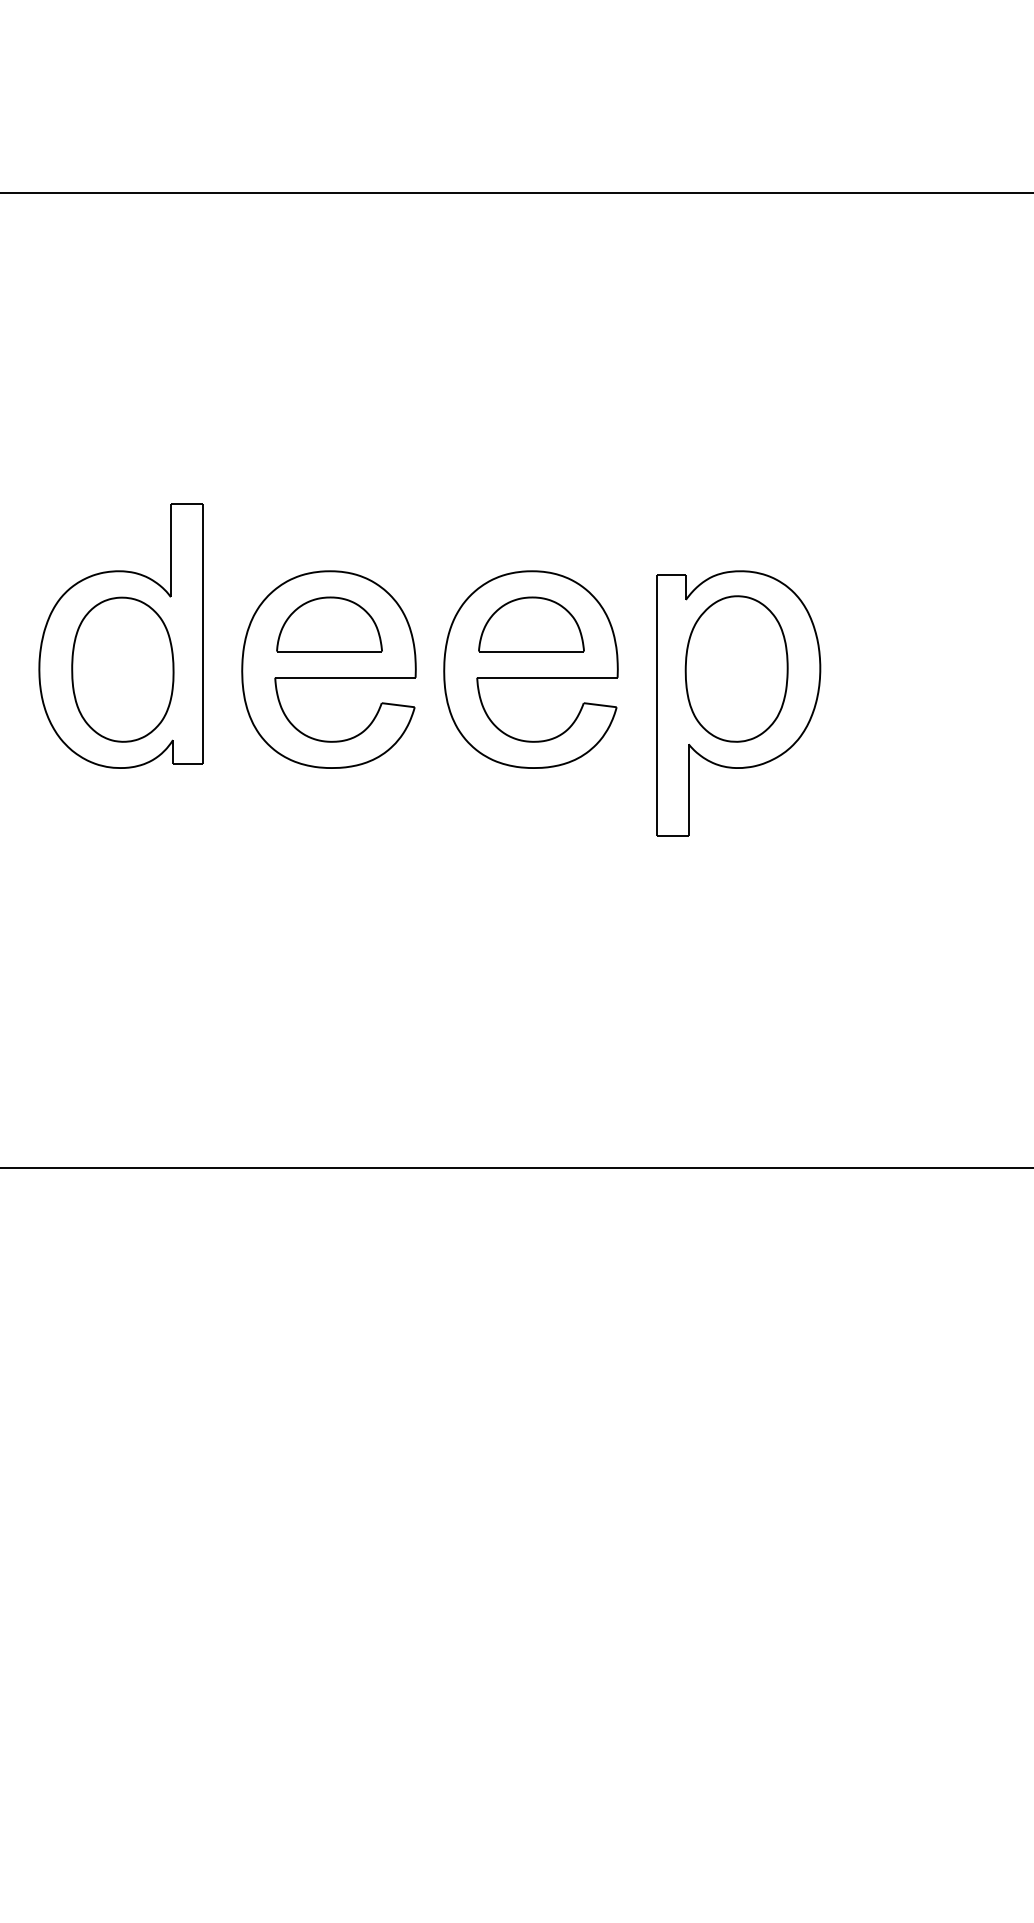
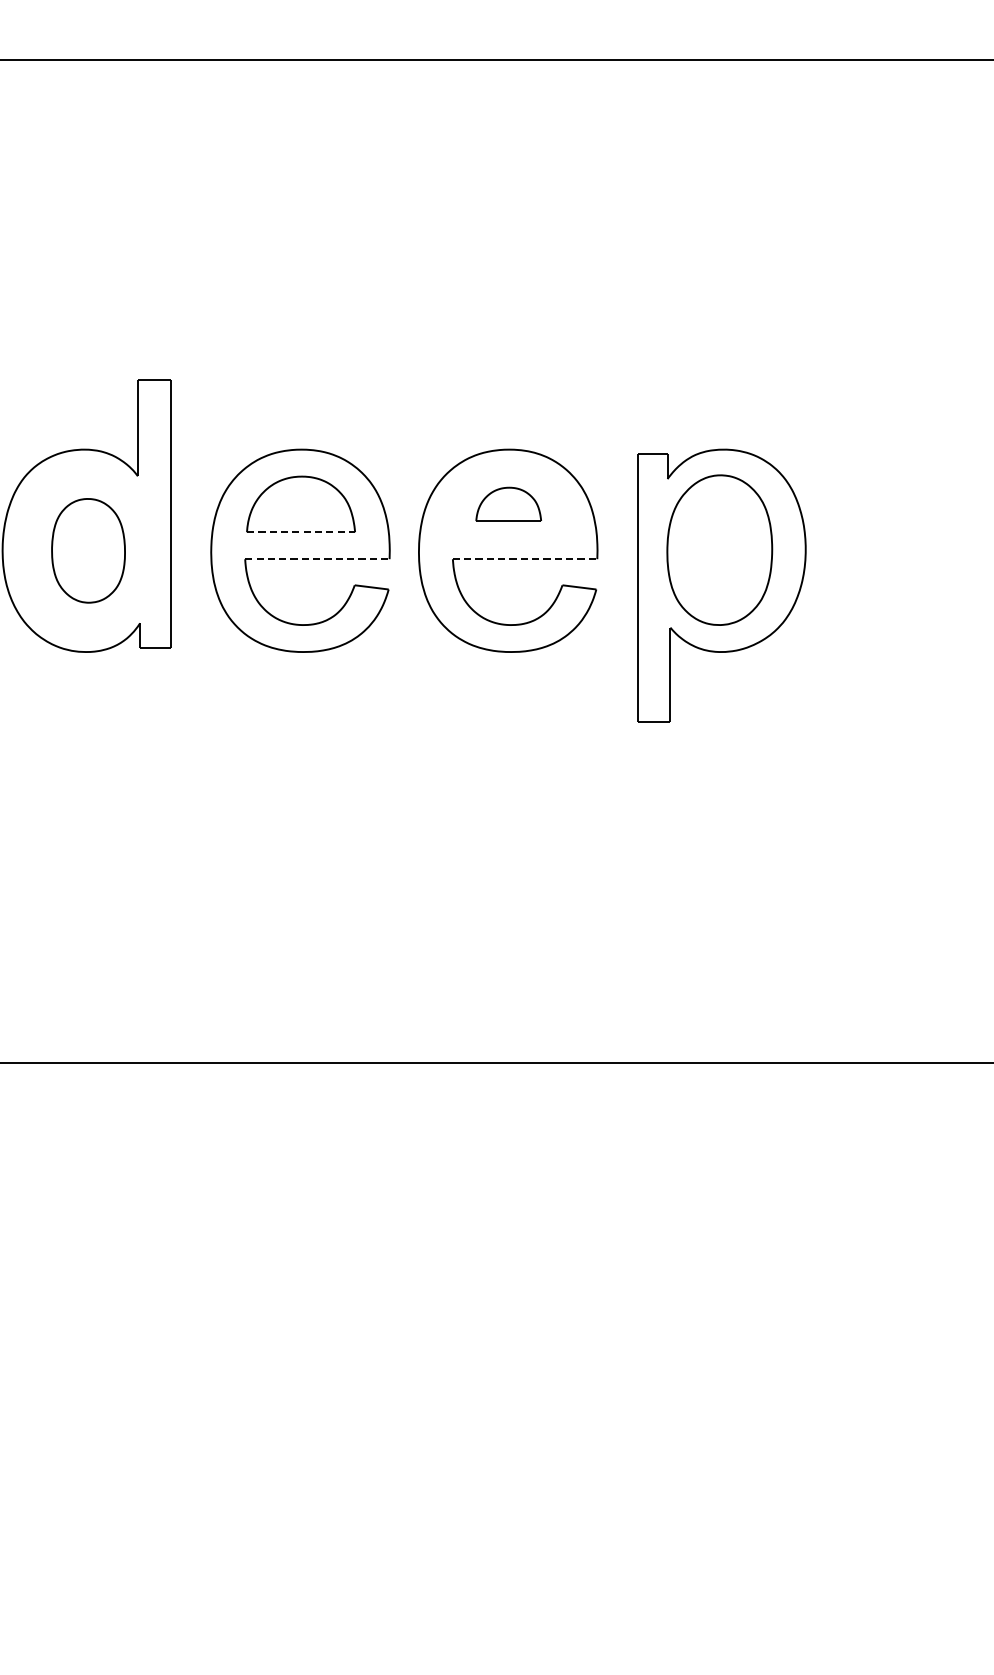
part: (531, 624) -> (508, 504), size x0.6
line: (329, 651) -> (300, 532), solid -> dashed
part: (122, 669) -> (88, 550), size x0.7
line: (345, 677) -> (317, 558), solid -> dashed
line: (547, 677) -> (525, 558), solid -> dashed

